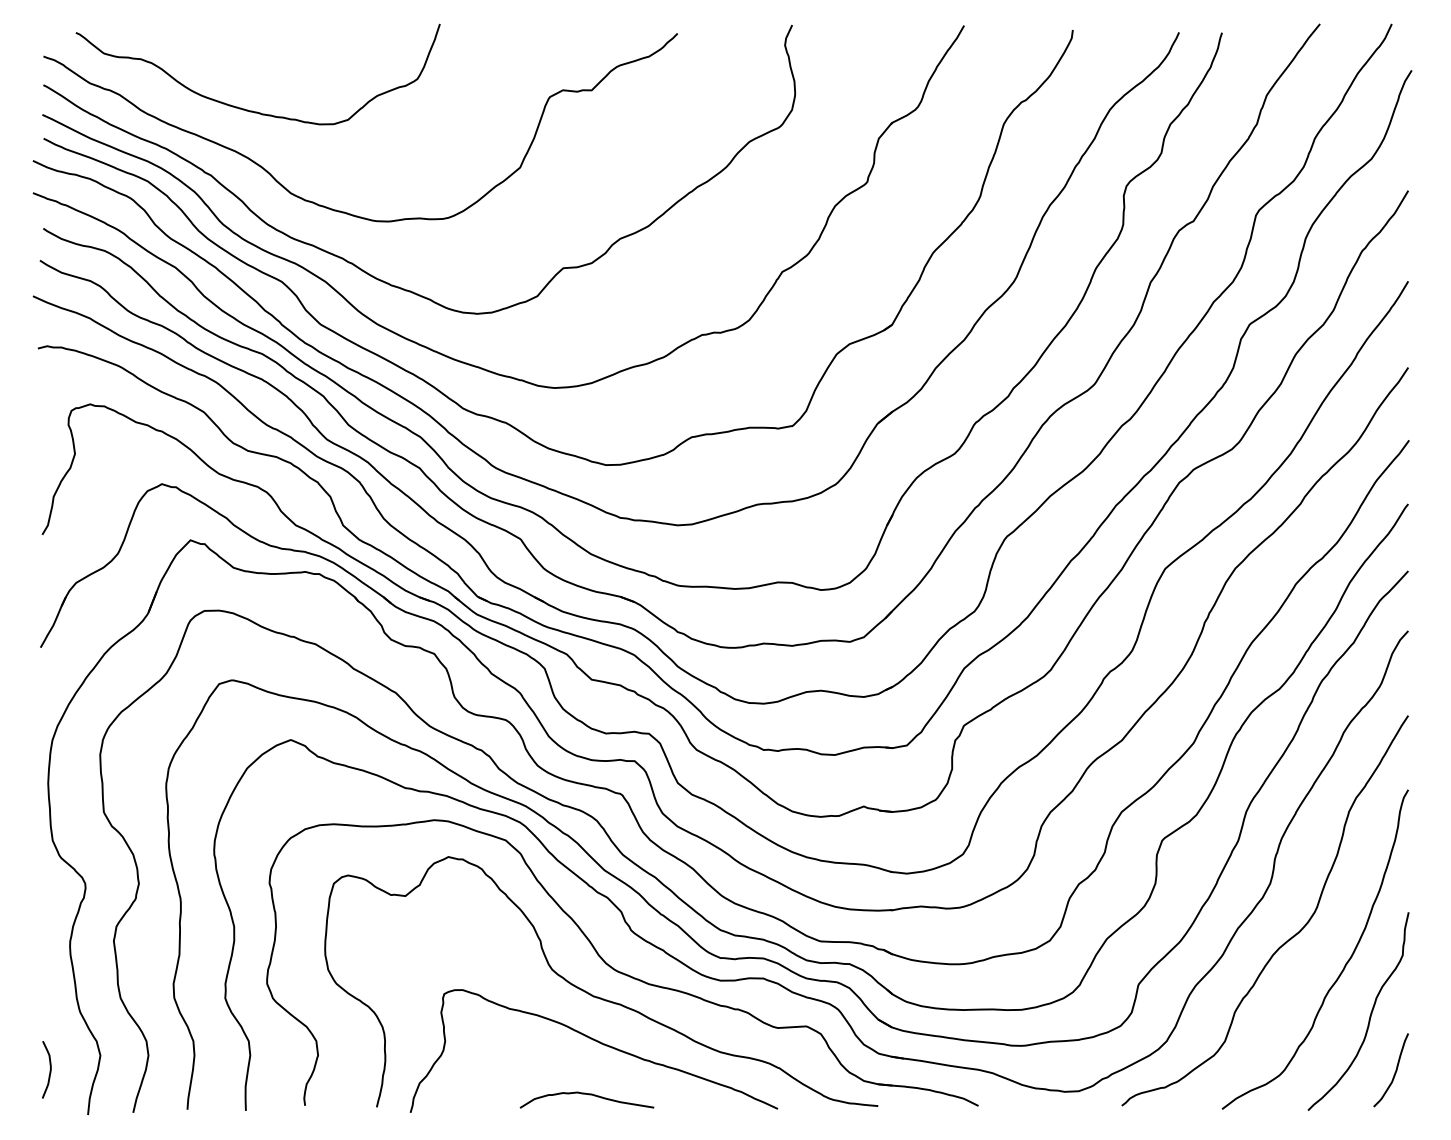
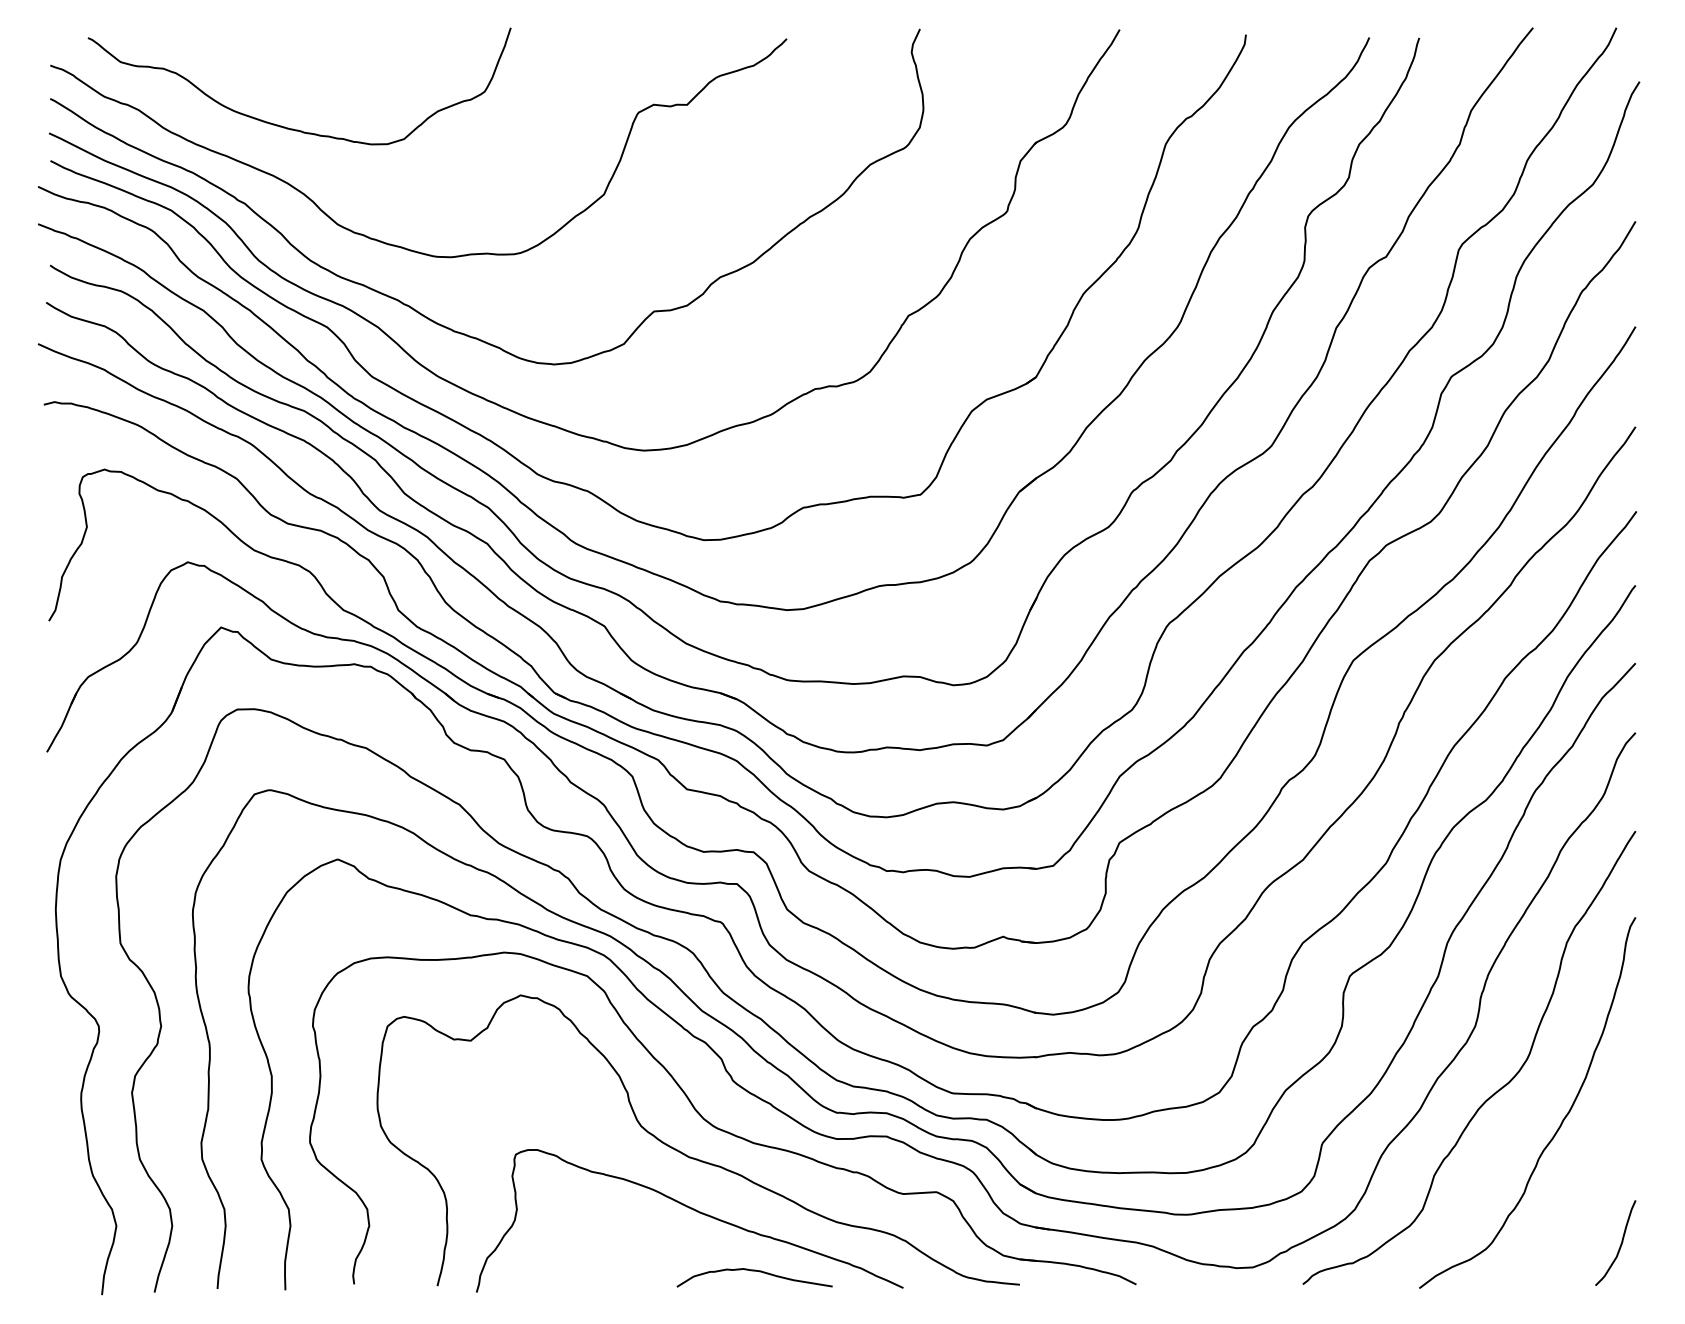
curve: (1370, 1013) -> (1591, 1177), removed
curve: (49, 1070) -> (57, 1243), removed
curve: (586, 1094) -> (754, 1271), moved

